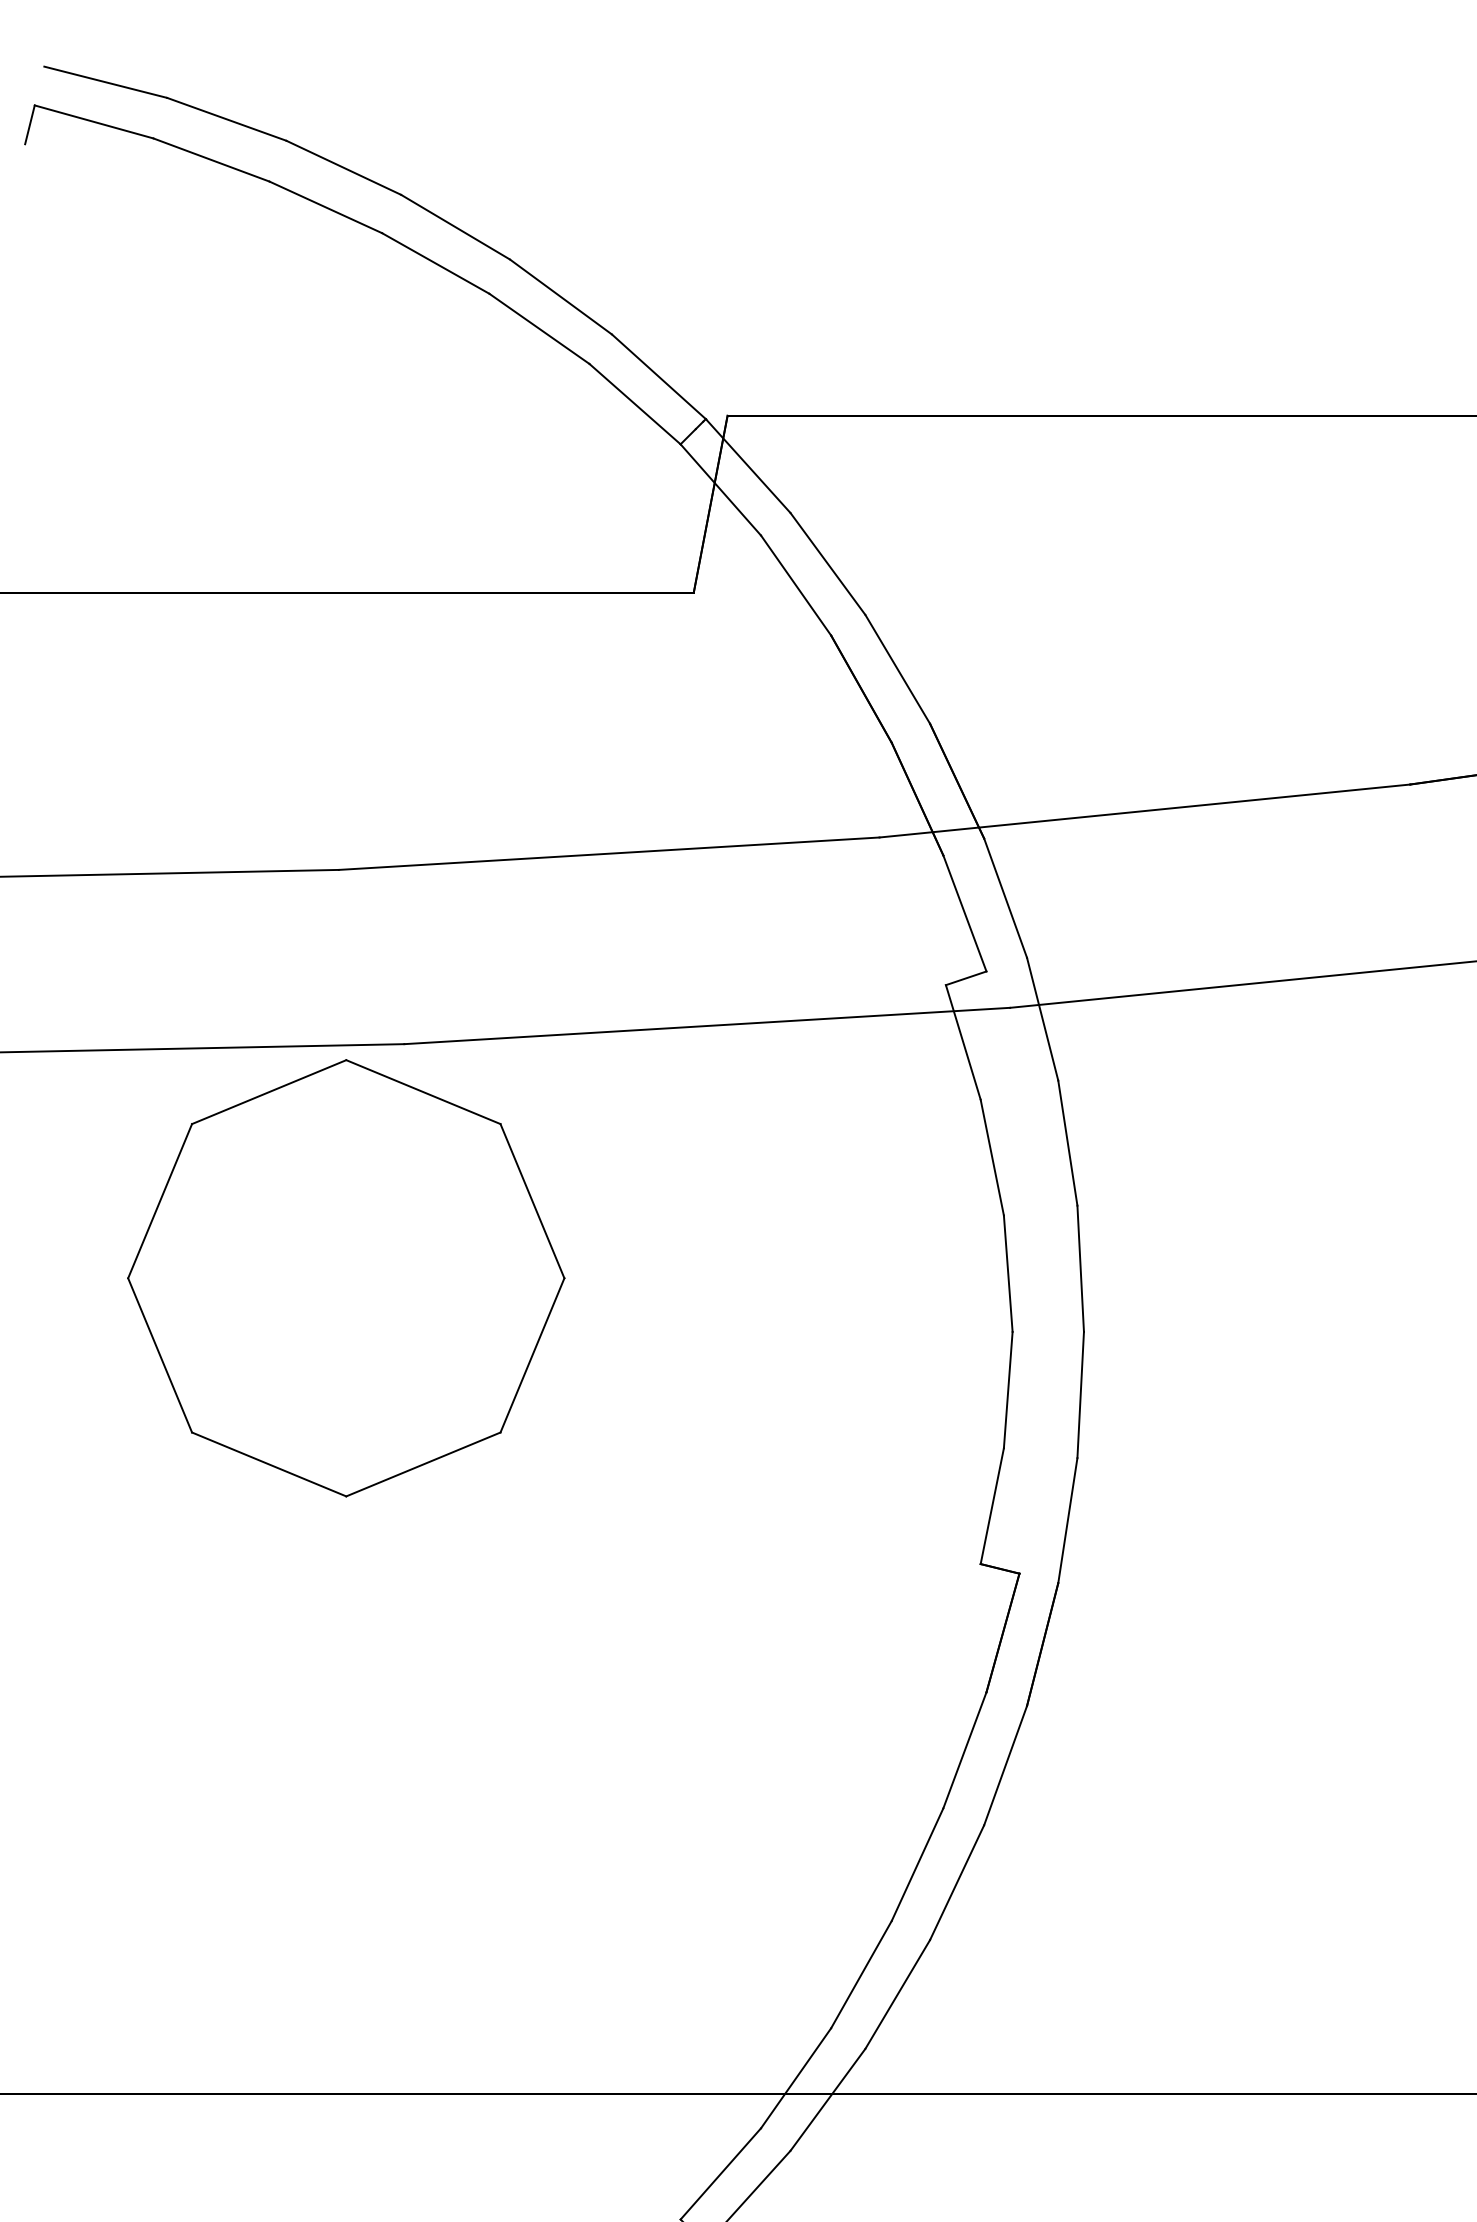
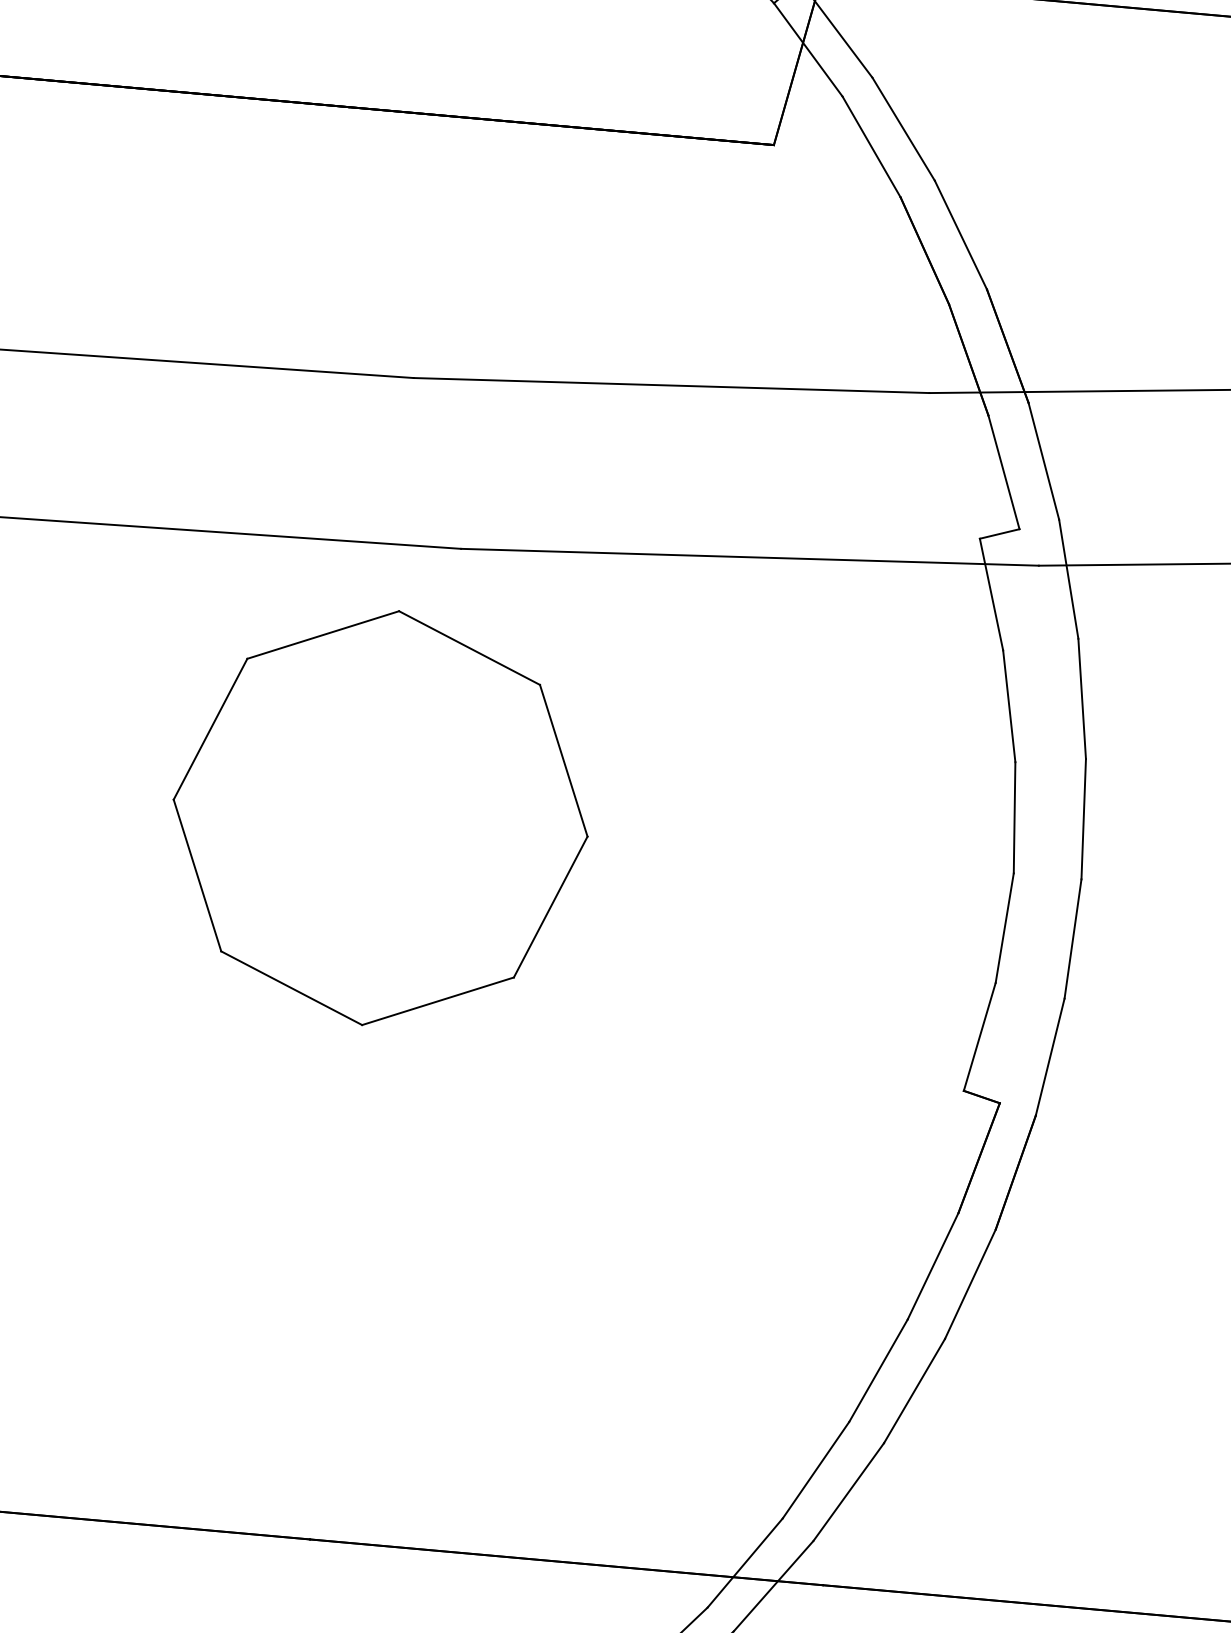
part: (346, 1278) -> (380, 818), moved

